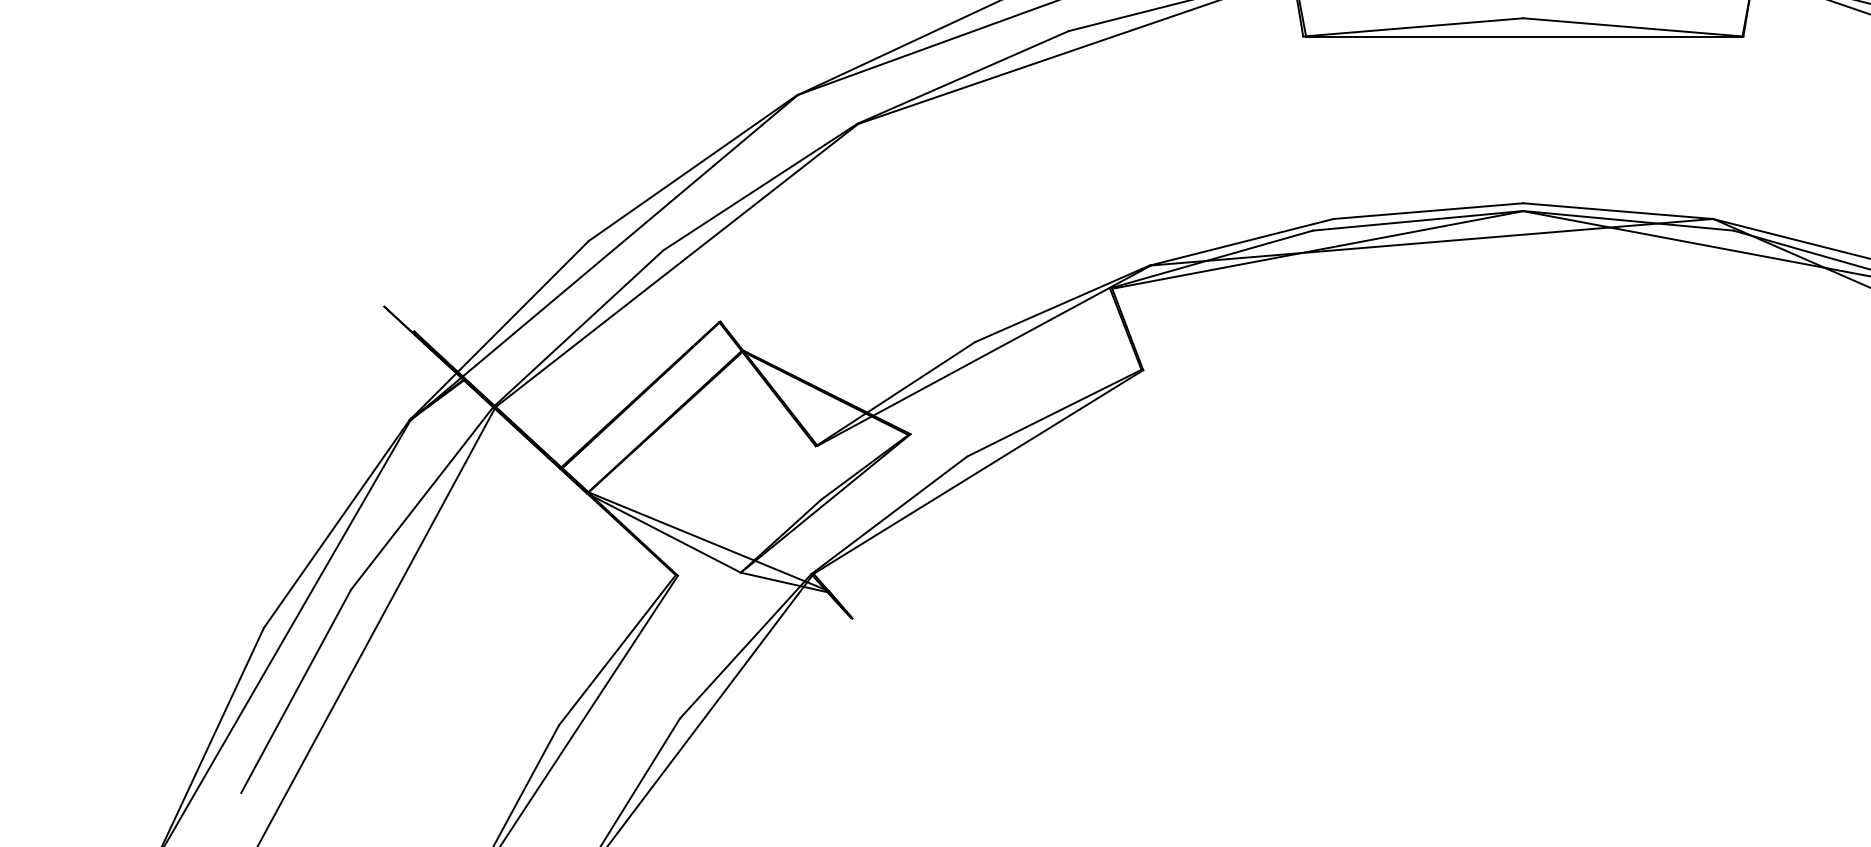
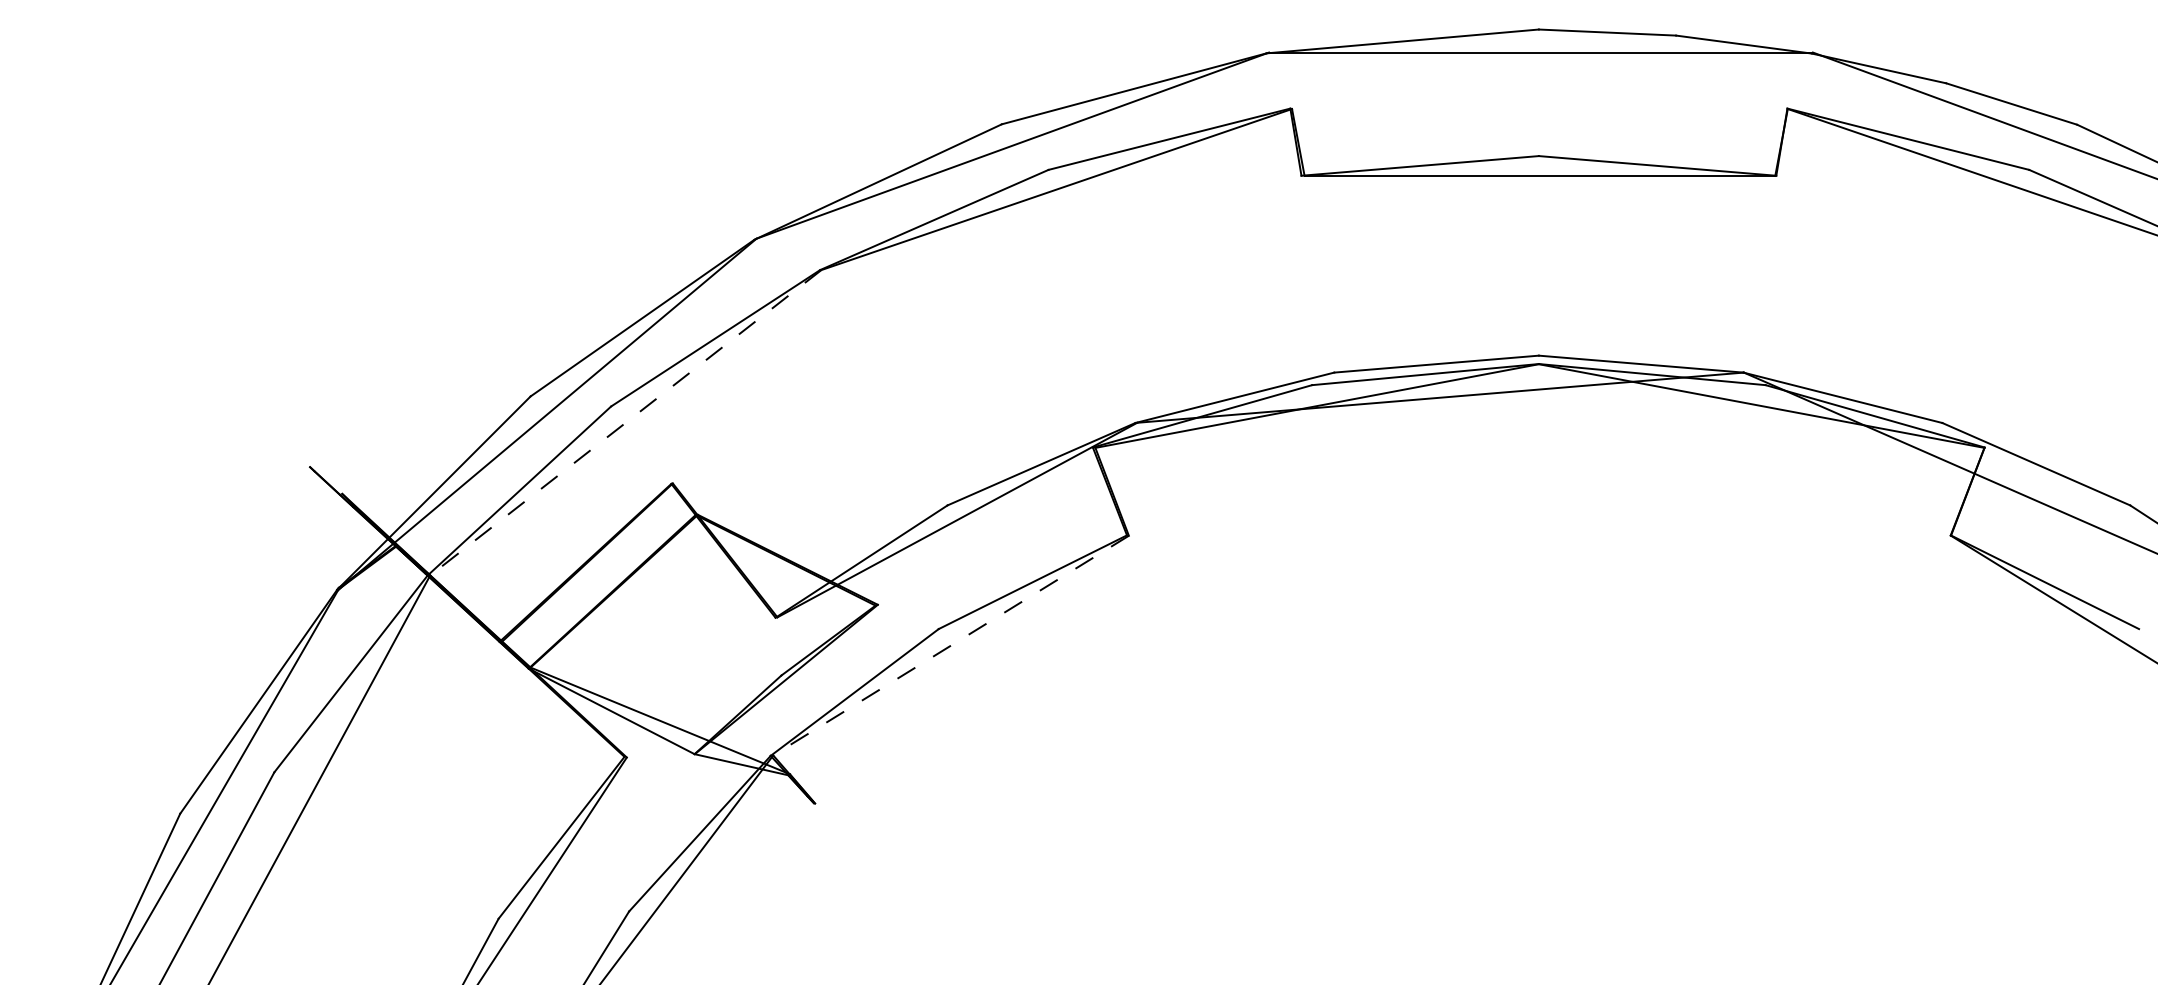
line: (676, 266) -> (625, 423), solid -> dashed
line: (978, 471) -> (951, 645), solid -> dashed

